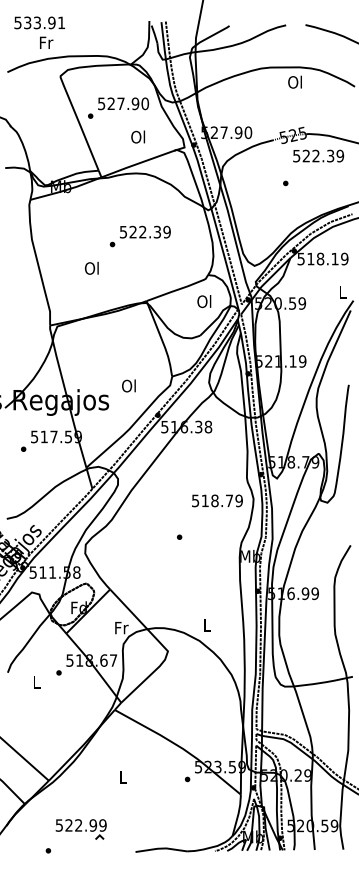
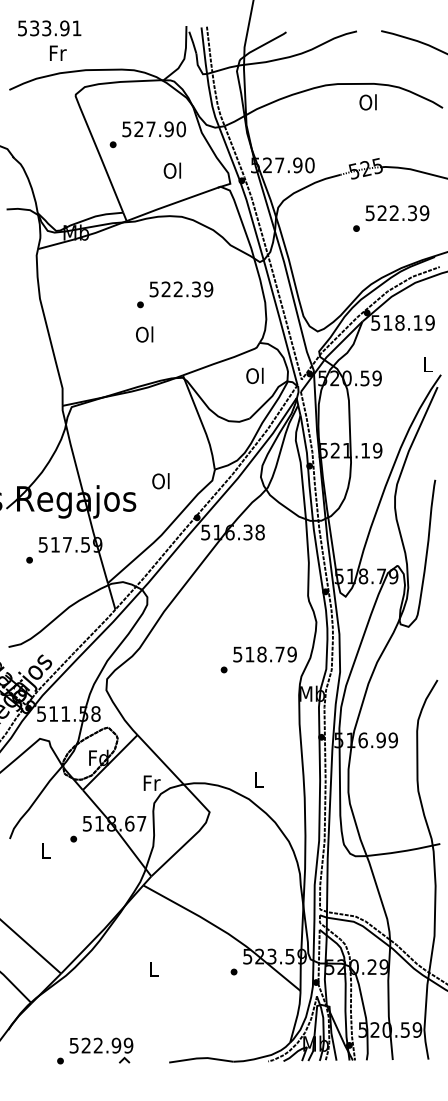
text: (318, 155) -> (397, 212), moved
text: (91, 267) -> (144, 333), moved
text: (217, 500) -> (265, 654), moved
part: (80, 829) -> (100, 1050), moved

